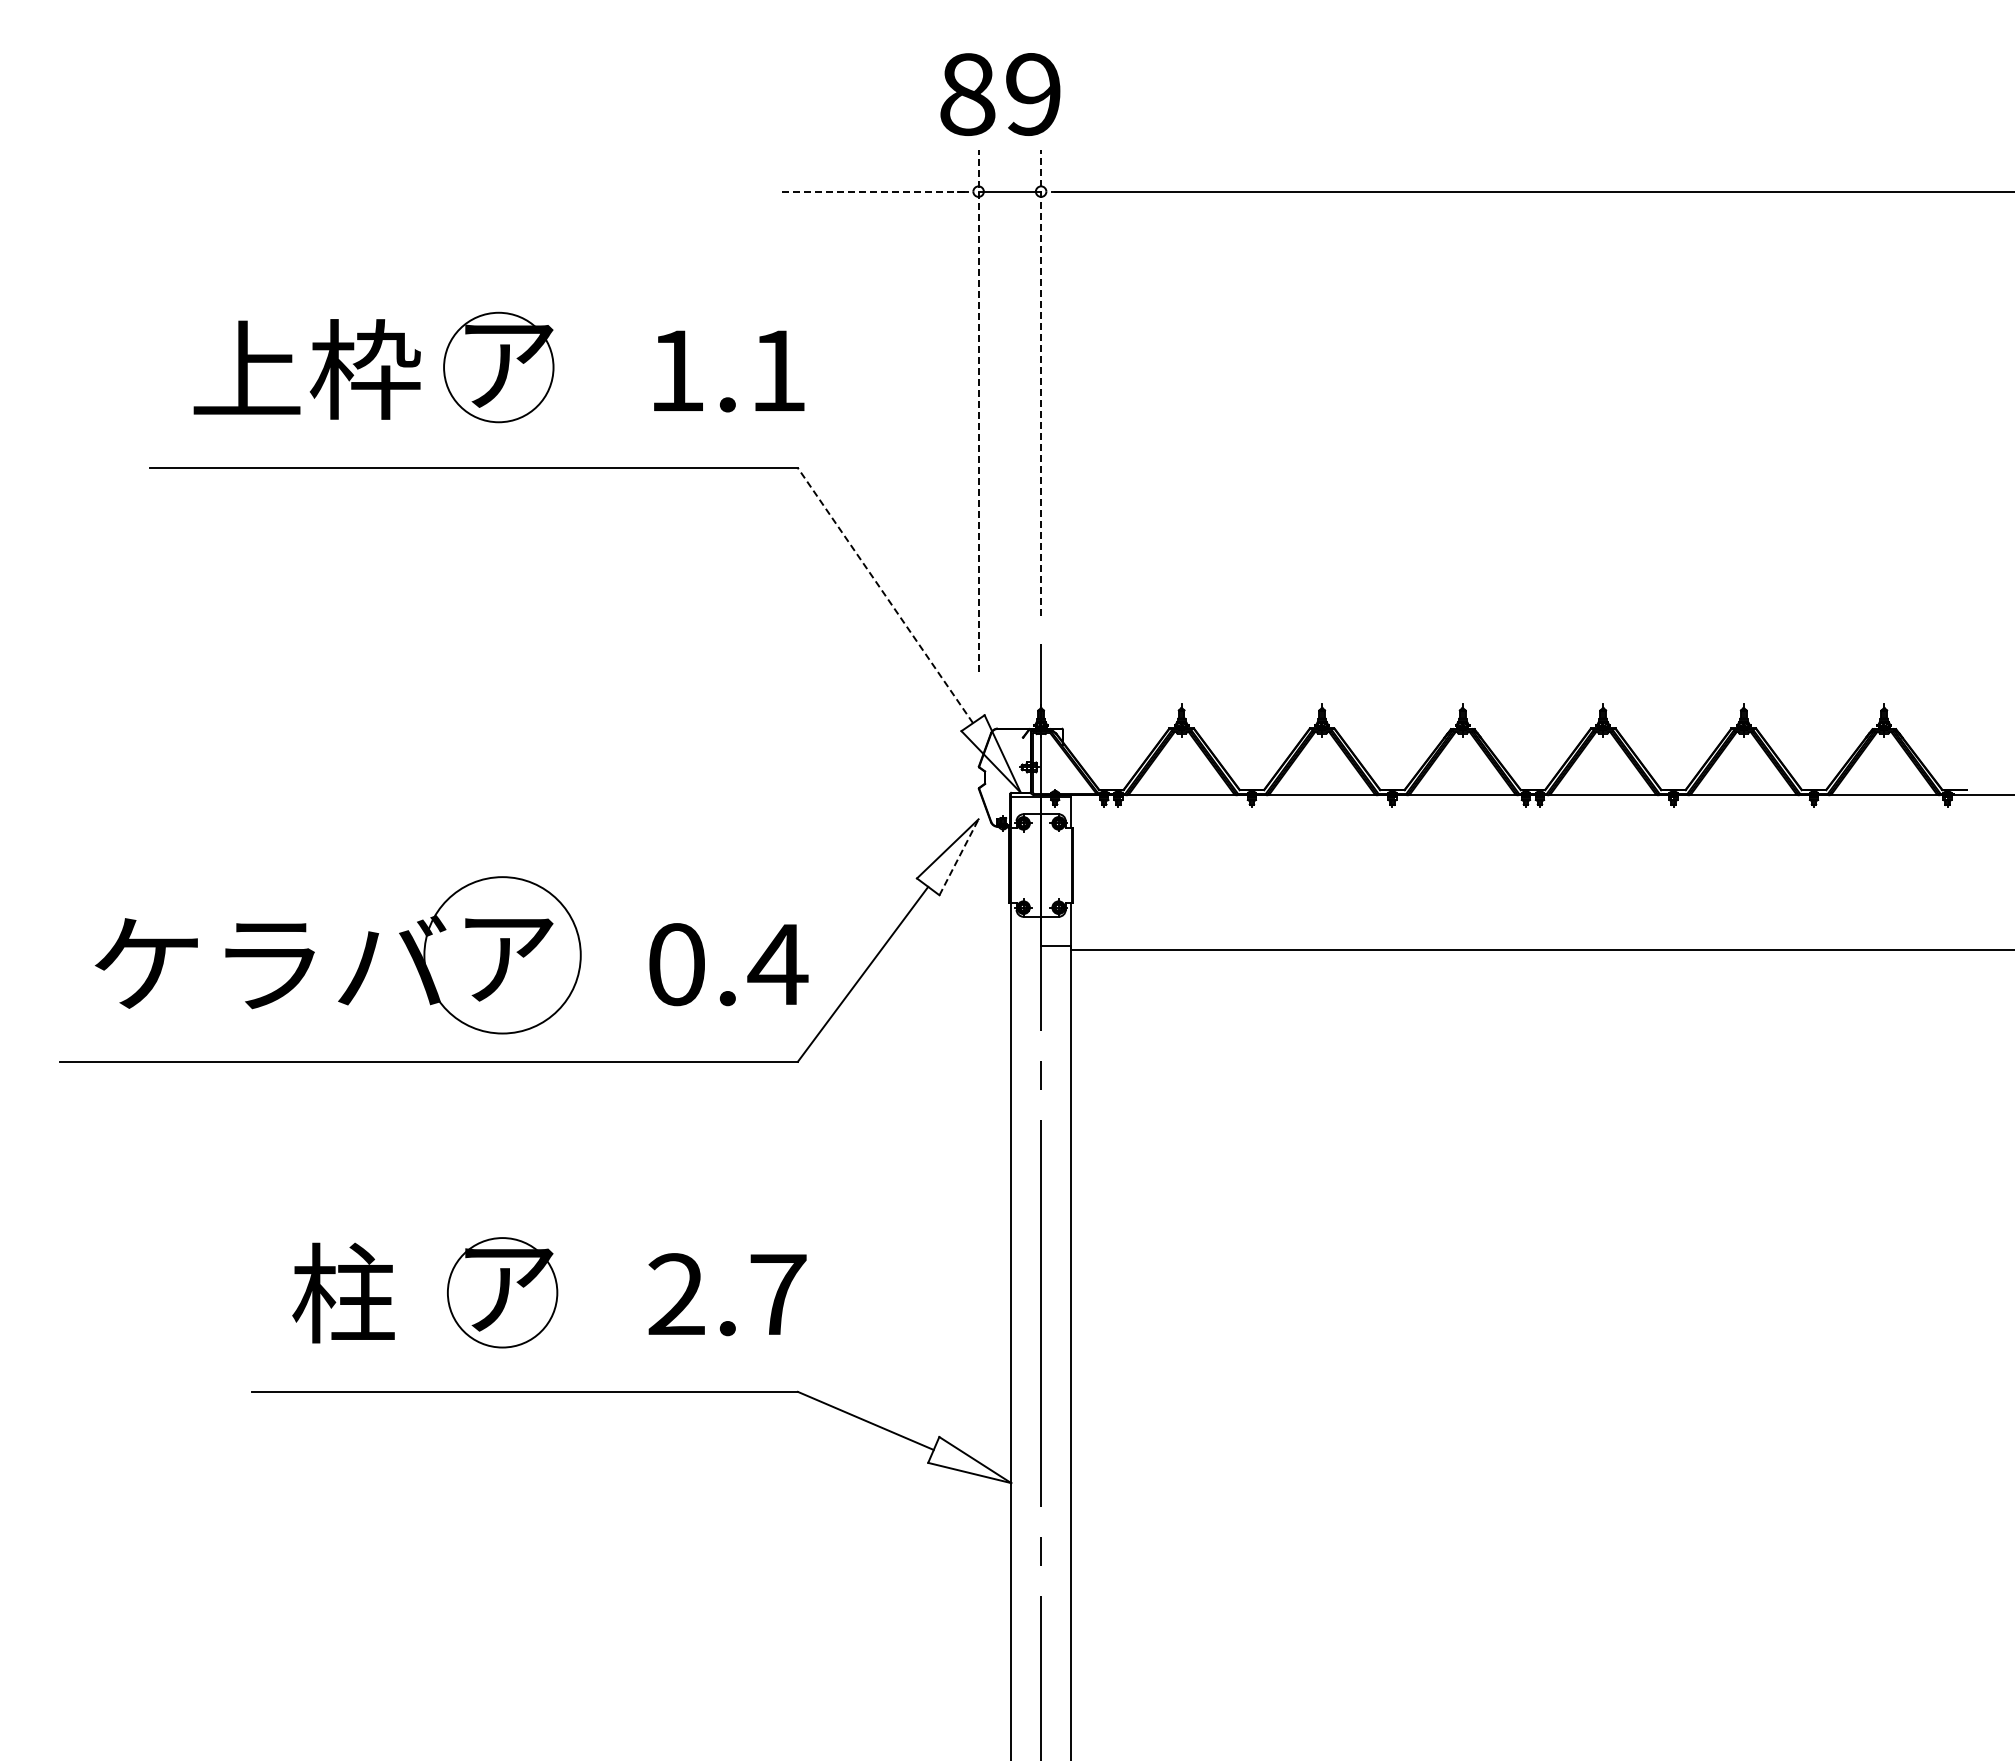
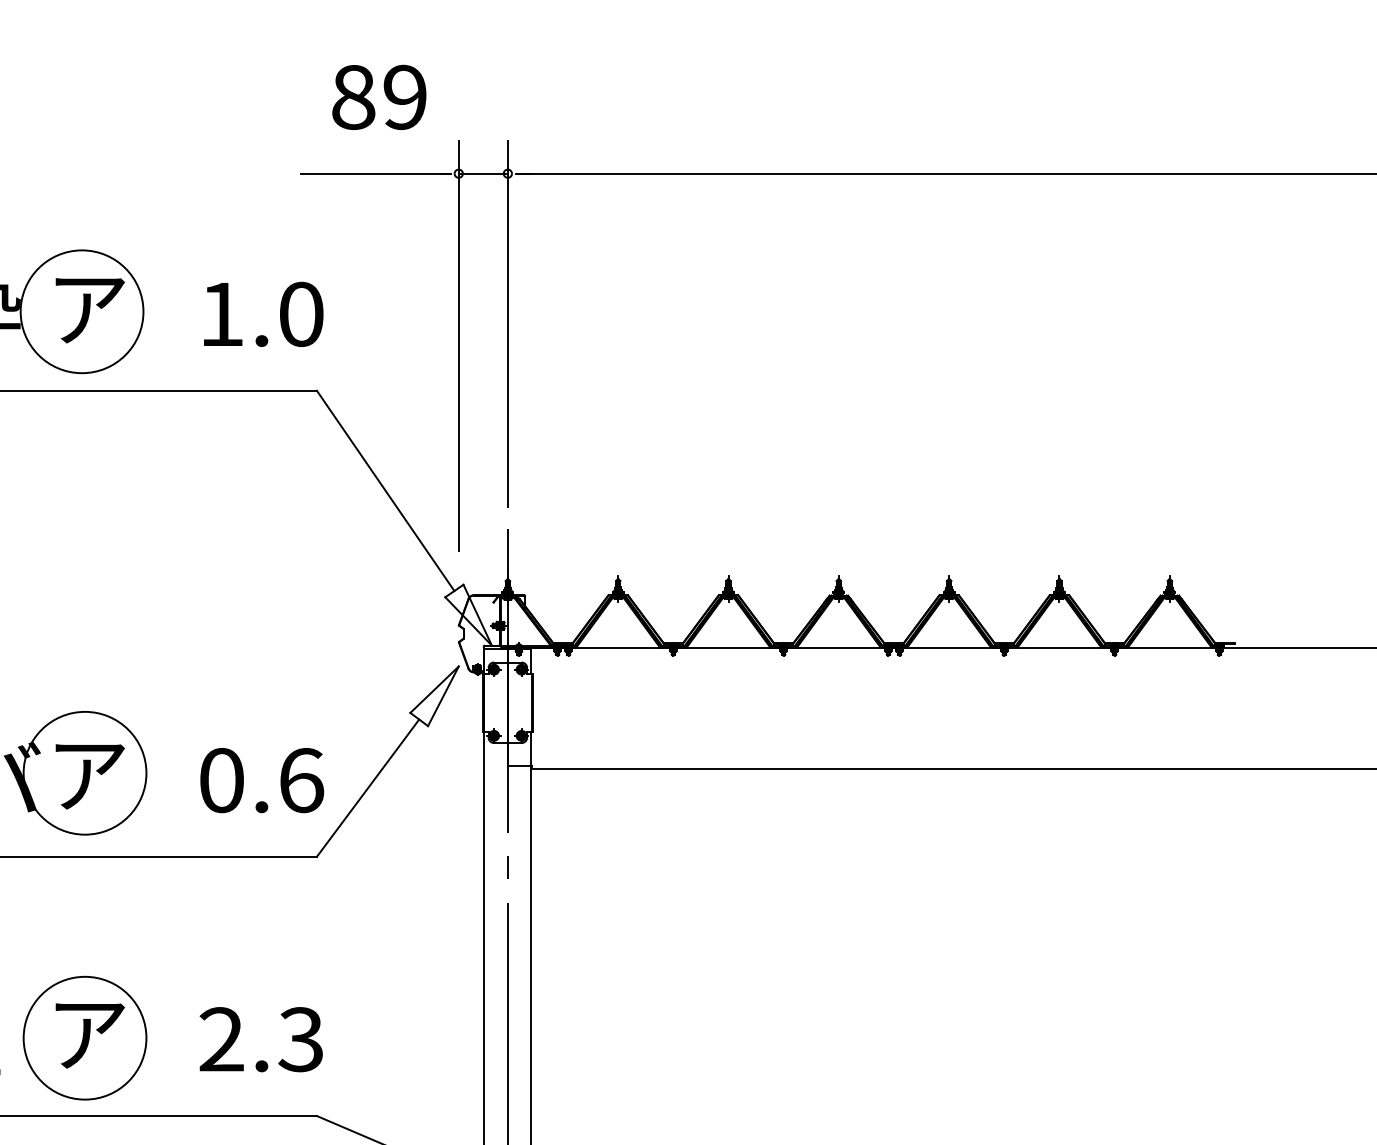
text: (1000, 94) -> (379, 97), moved
line: (870, 191) -> (373, 173), dashed -> solid
circle: (498, 367) -> (81, 311), size x1.43
text: (778, 370) -> (301, 314), 1.1 -> 1.0
line: (1041, 382) -> (508, 323), dashed -> solid
line: (978, 410) -> (458, 345), dashed -> solid
line: (885, 595) -> (385, 490), dashed -> solid
line: (959, 857) -> (443, 696), dashed -> solid
text: (777, 964) -> (300, 780), 0.4 -> 0.6
circle: (502, 1292) -> (84, 1037), size x1.43
text: (777, 1294) -> (300, 1039), 2.7 -> 2.3

